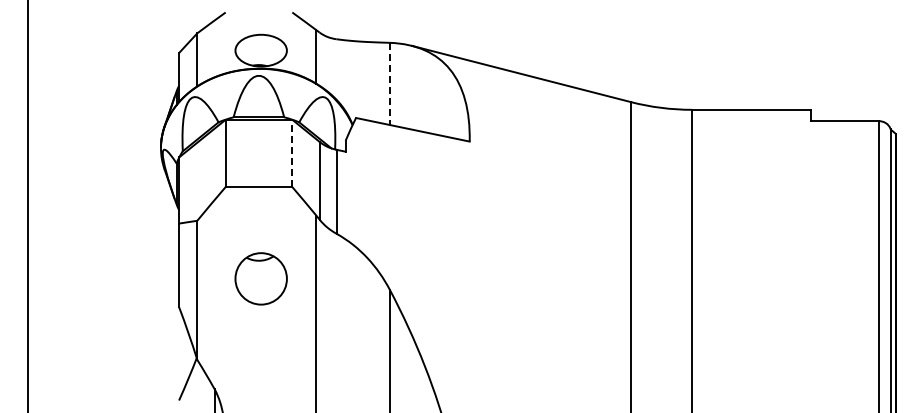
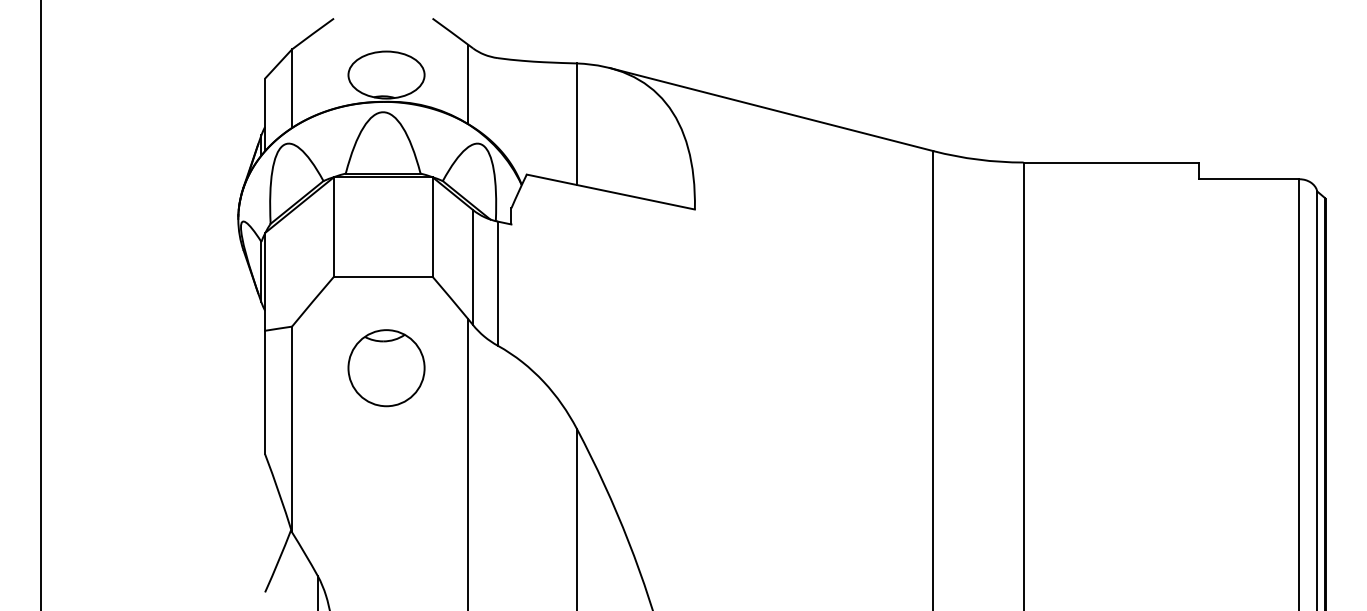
line: (389, 84) -> (576, 125), dashed -> solid
line: (292, 153) -> (432, 227), dashed -> solid
part: (260, 278) -> (385, 367), moved

